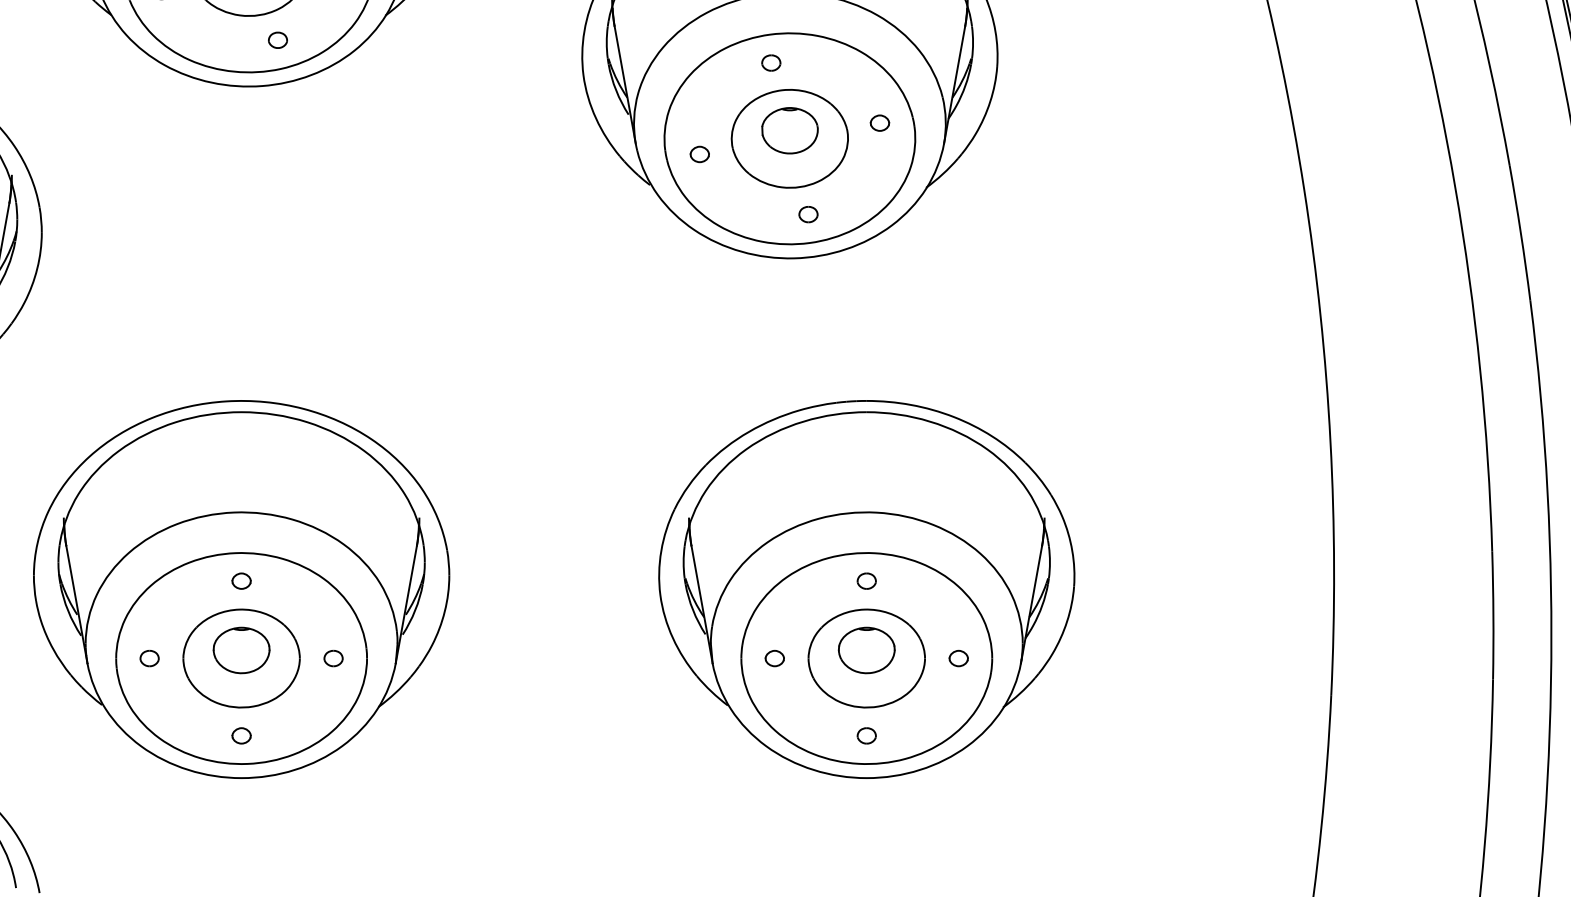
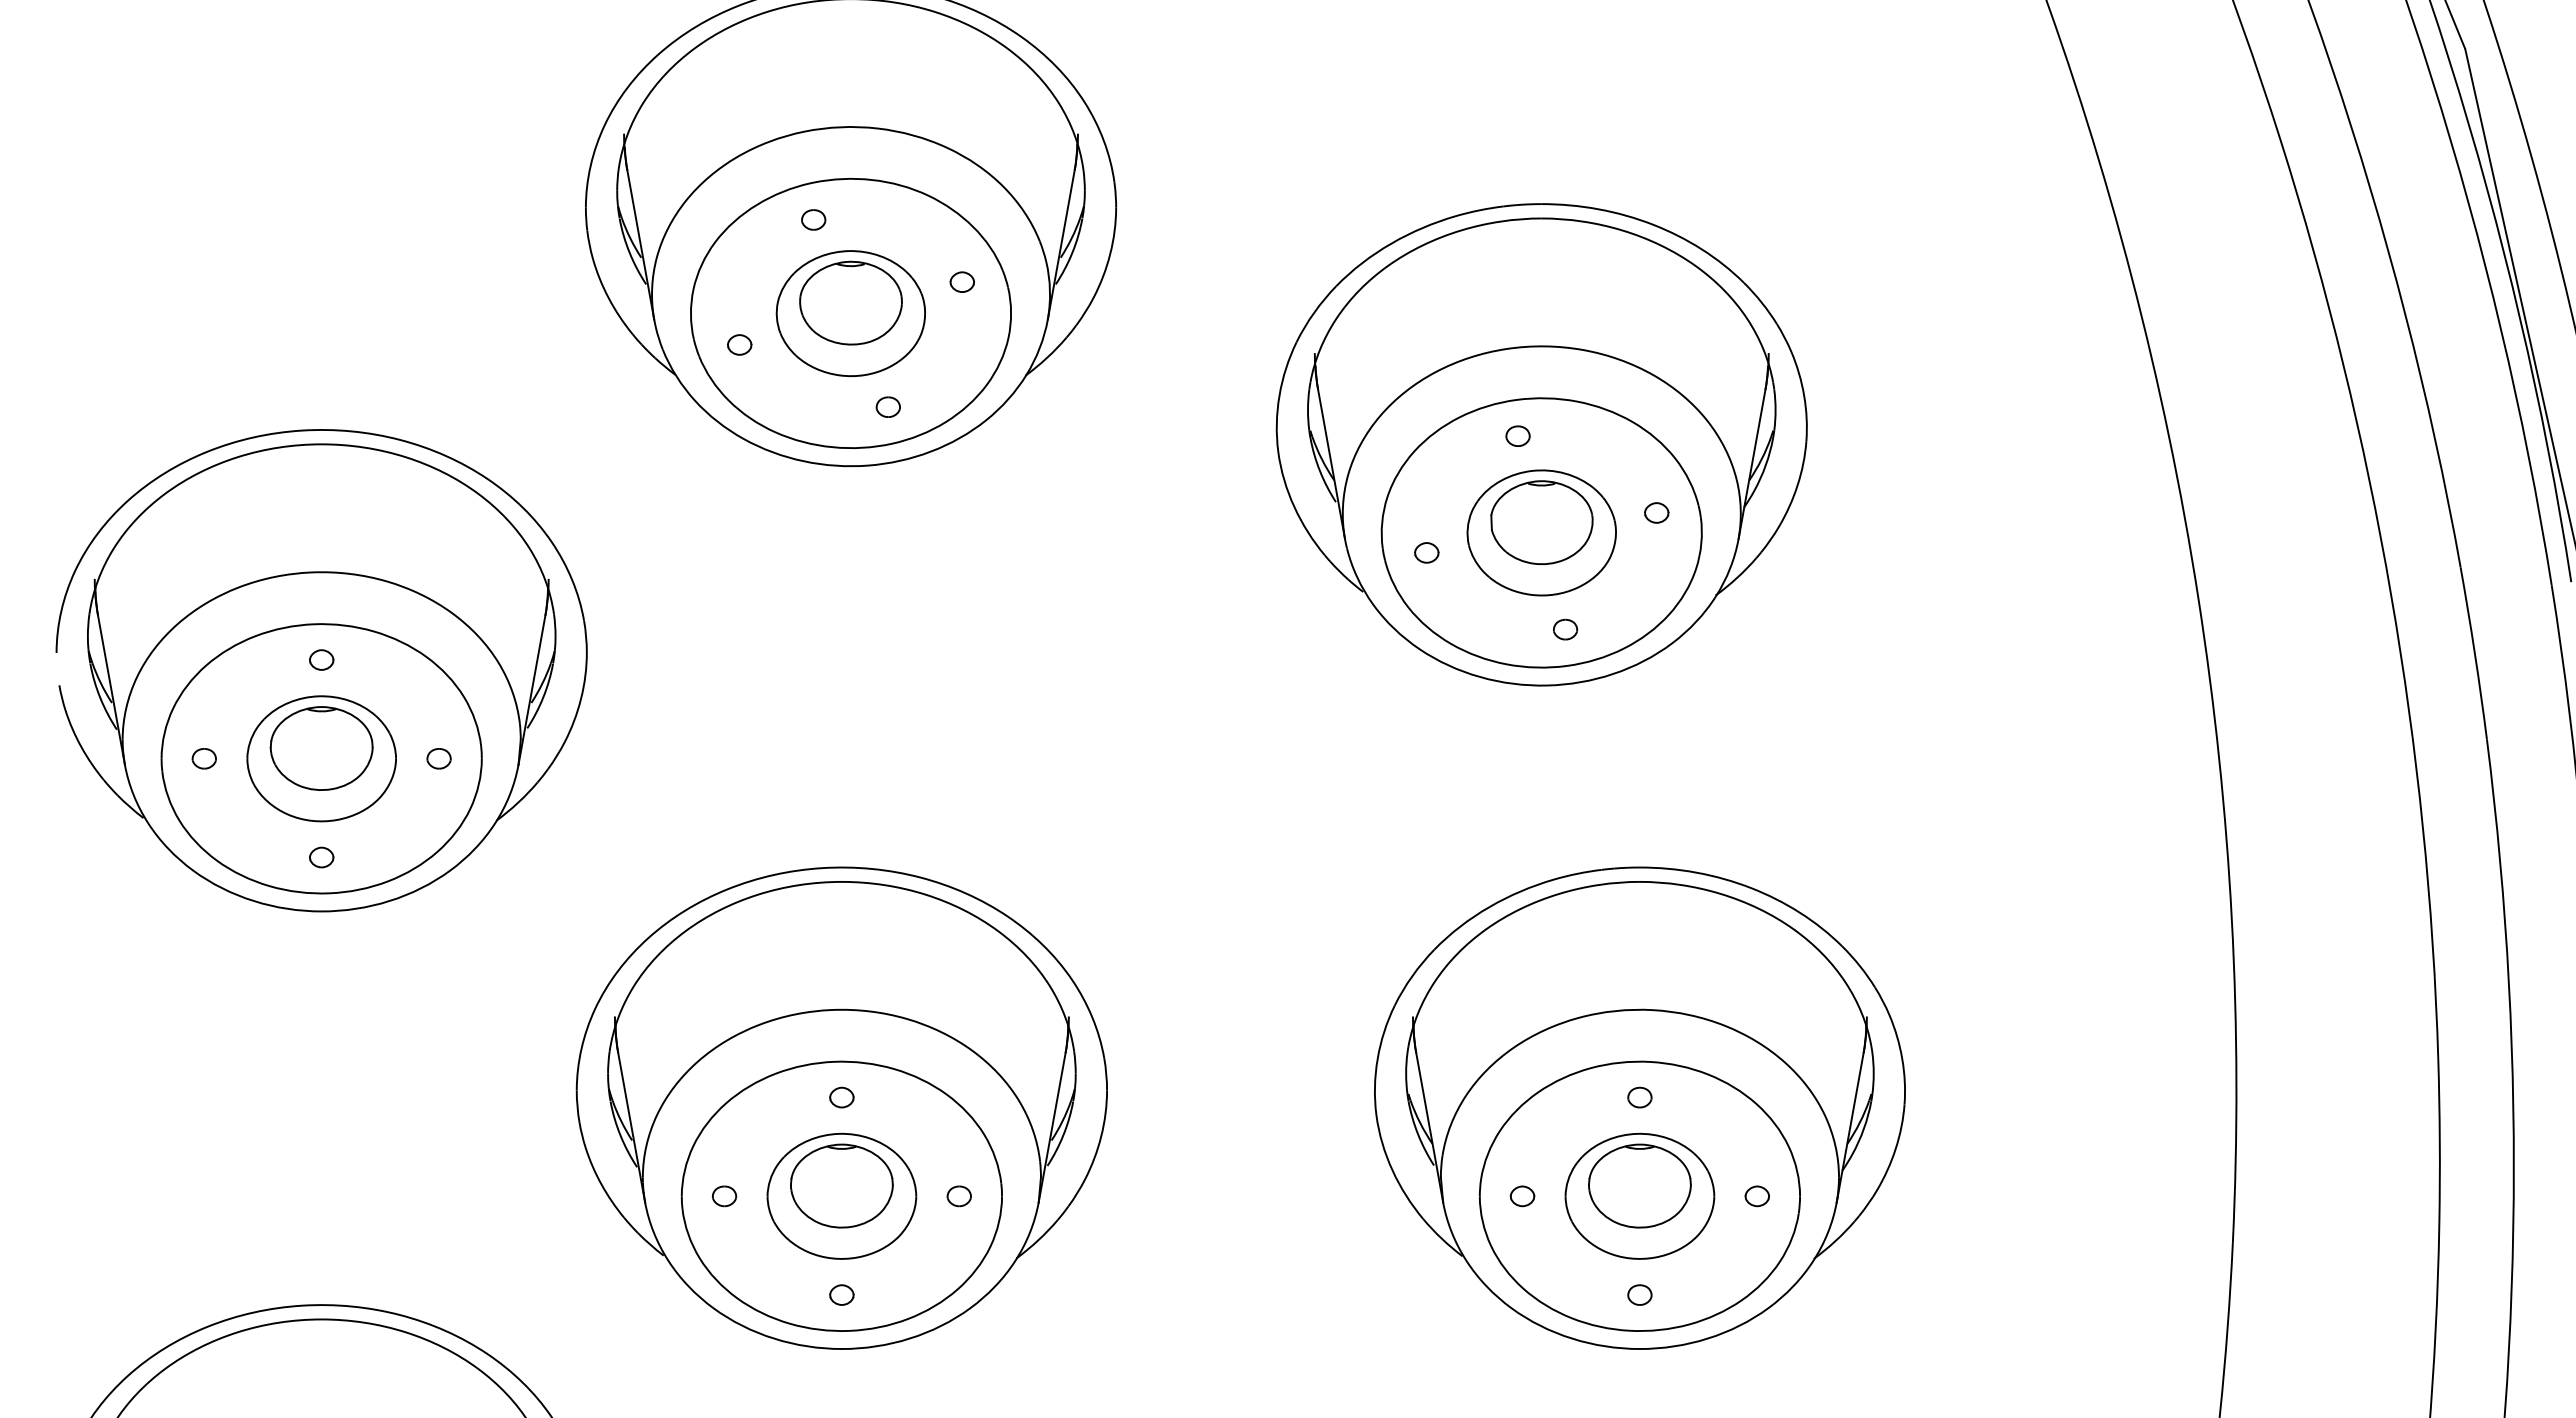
part: (789, 130) -> (1541, 522), size x1.43
part: (241, 650) -> (841, 1185), size x1.43
part: (866, 650) -> (1639, 1185), size x1.43

